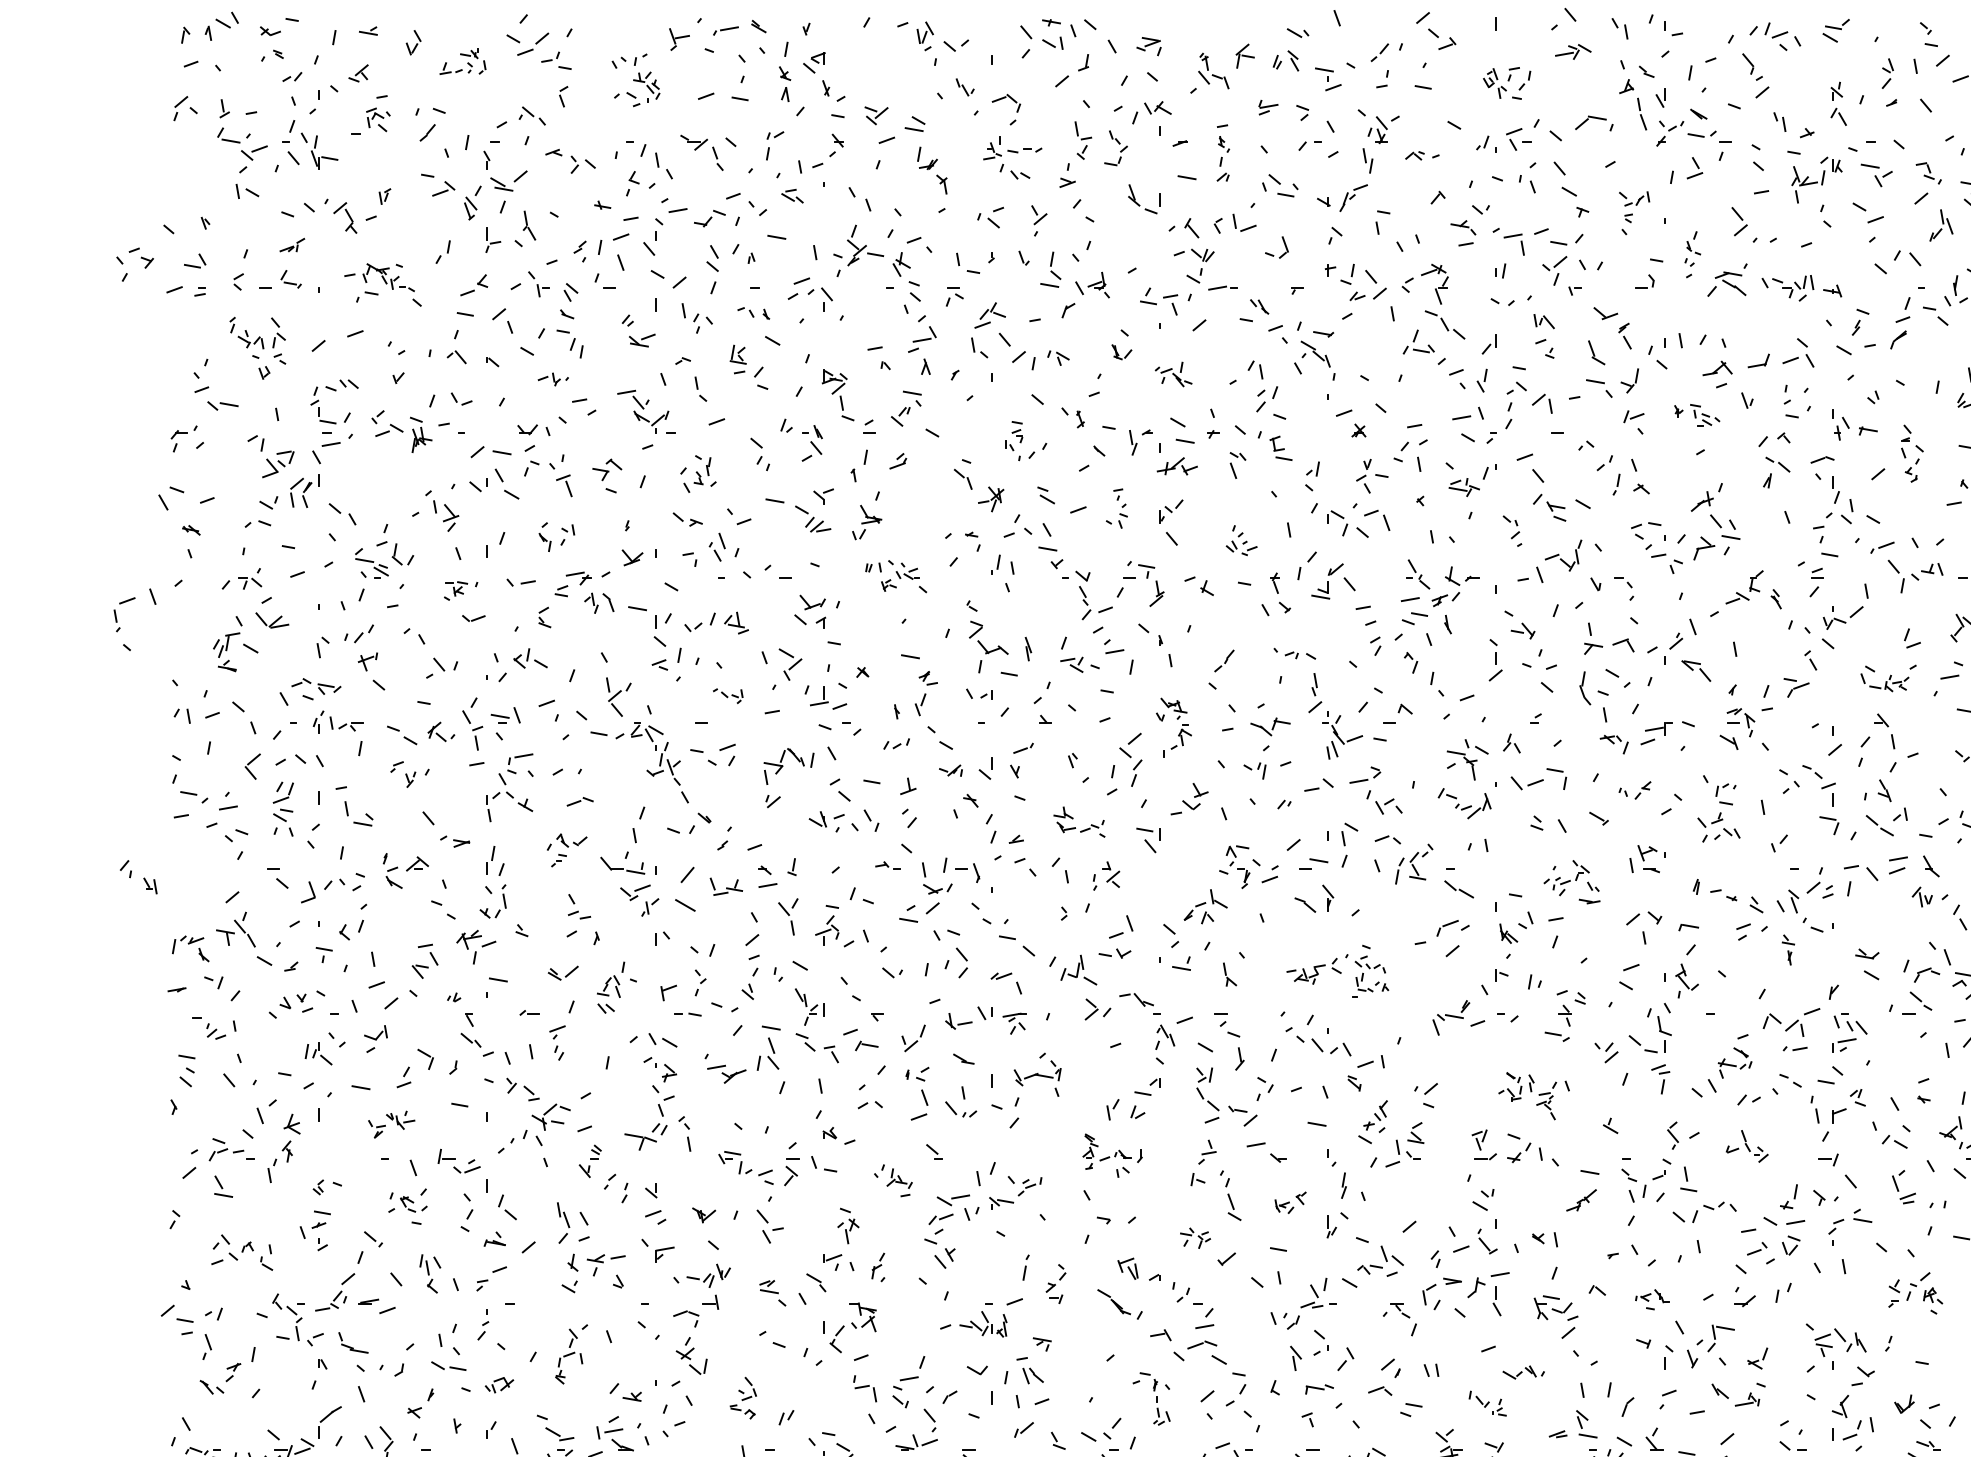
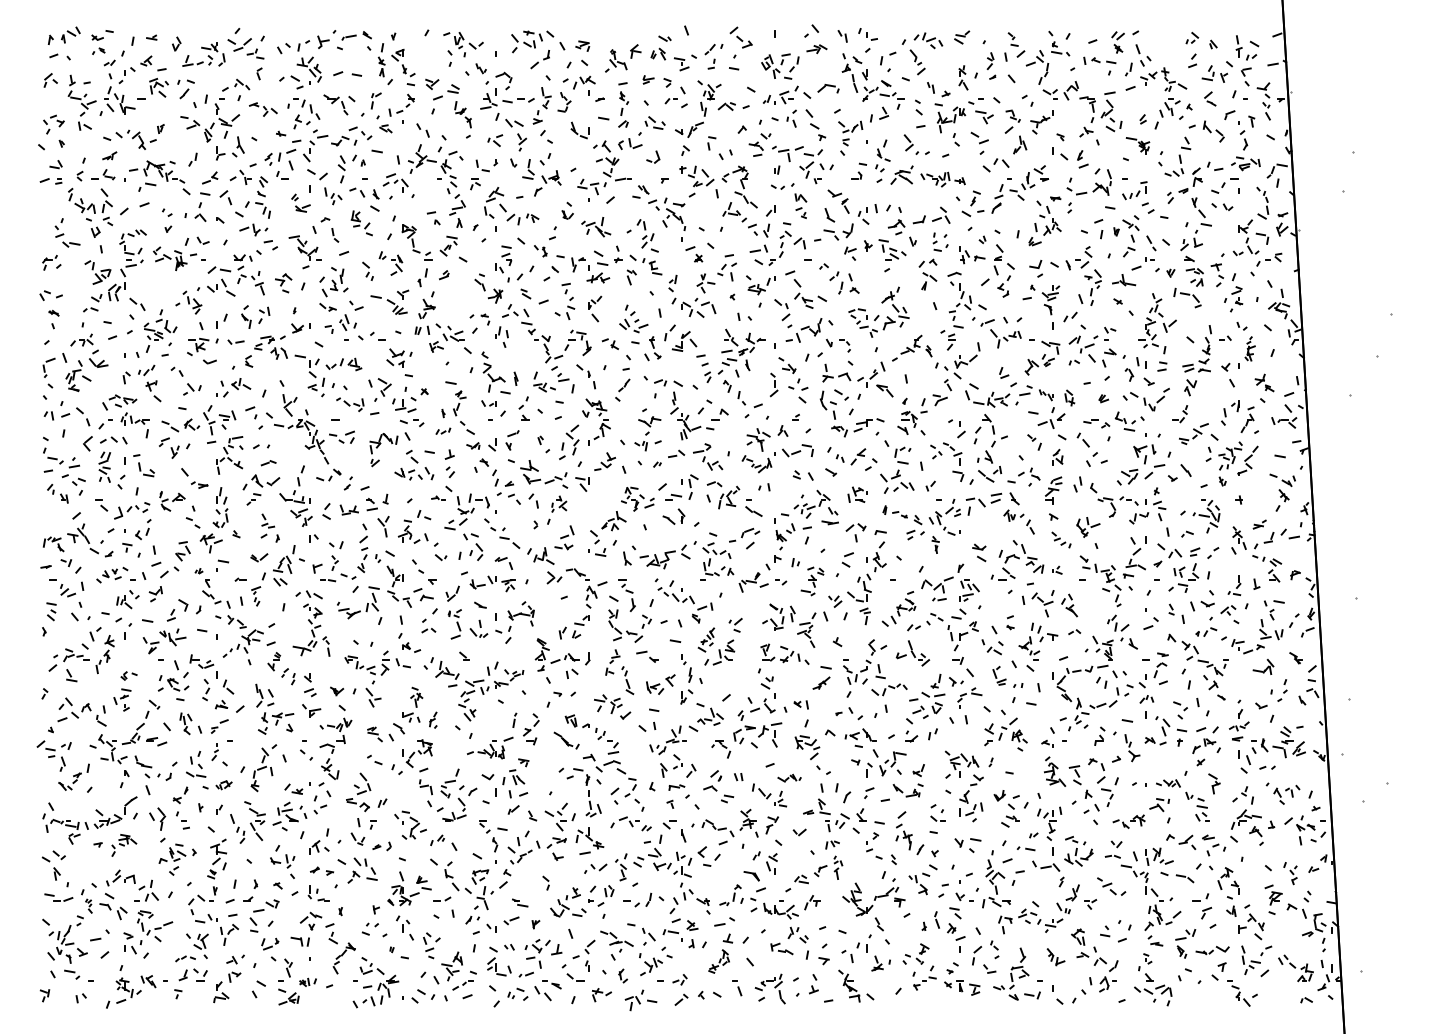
part: (462, 61) -> (203, 54), size x1.67
part: (741, 68) -> (449, 58), moved
part: (636, 79) -> (299, 64), size x1.67
part: (1507, 83) -> (780, 66), size x1.43
part: (369, 114) -> (152, 83), size x1.43
part: (1222, 152) -> (623, 104), size x1.43
part: (1422, 155) -> (733, 106), size x1.67
part: (1012, 157) -> (507, 107), size x1.67
part: (1634, 211) -> (850, 137), size x1.43
part: (1692, 253) -> (882, 160), size x1.67
part: (134, 264) -> (53, 124), moved
part: (382, 284) -> (159, 177), size x1.43
part: (753, 313) -> (364, 193), size x1.67
part: (257, 347) -> (90, 212), size x1.43
part: (1174, 374) -> (596, 227), size x1.43
part: (552, 378) -> (253, 229), size x1.67
part: (1697, 414) -> (885, 249), size x1.67
part: (1025, 440) -> (514, 263), size x1.67
part: (1911, 452) -> (1003, 270), size x1.67
part: (697, 474) -> (333, 282), size x1.43
part: (185, 498) -> (50, 295), size x0.71
part: (1116, 507) -> (564, 300), size x1.67
part: (1512, 530) -> (783, 313), size x1.67
part: (556, 536) -> (255, 316), size x1.43
part: (1241, 539) -> (633, 318), size x1.67
part: (895, 575) -> (442, 338), size x1.67
part: (460, 590) -> (202, 346), size x1.67
part: (121, 628) -> (47, 375), moved
part: (1293, 653) -> (662, 381), size x1.67
part: (1887, 677) -> (990, 394), size x1.67
part: (728, 695) -> (350, 404), size x1.67
part: (1228, 717) -> (626, 362), moved
part: (1174, 726) -> (596, 421), size x1.43
part: (409, 773) -> (174, 447), size x1.43
part: (1634, 789) -> (850, 456), size x1.67
part: (1719, 807) -> (897, 466), size x1.43
part: (1079, 822) -> (544, 474), size x1.67
part: (567, 849) -> (261, 489), size x1.67
part: (137, 876) -> (57, 493), moved
part: (1570, 882) -> (815, 507), size x1.43
part: (684, 889) -> (326, 511), size x0.62
part: (1337, 970) -> (686, 556), size x1.67
part: (616, 987) -> (288, 565), size x1.43
part: (214, 1028) -> (66, 588), size x1.43
part: (1534, 1095) -> (795, 625), size x1.67
part: (391, 1124) -> (164, 641), size x1.67
part: (1746, 1146) -> (912, 653), size x1.43
part: (1112, 1155) -> (562, 658), size x1.67
part: (893, 1180) -> (441, 672), size x1.67
part: (1289, 1202) -> (660, 684), size x1.67
part: (407, 1206) -> (173, 686), size x1.43
part: (1195, 1237) -> (608, 703), size x1.67
part: (241, 1251) -> (81, 711), size x1.43
part: (1056, 1284) -> (531, 729), size x1.43
part: (1914, 1293) -> (1005, 734), size x1.43
part: (1652, 1298) -> (860, 737), size x1.67
part: (570, 1354) -> (263, 768), size x1.43
part: (742, 1398) -> (358, 792), size x1.67
part: (1150, 1398) -> (583, 792), size x1.67
part: (1487, 1403) -> (769, 795), size x1.67

